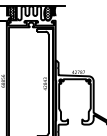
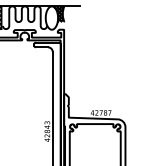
hatch: (47, 13) -> (51, 18), removed

